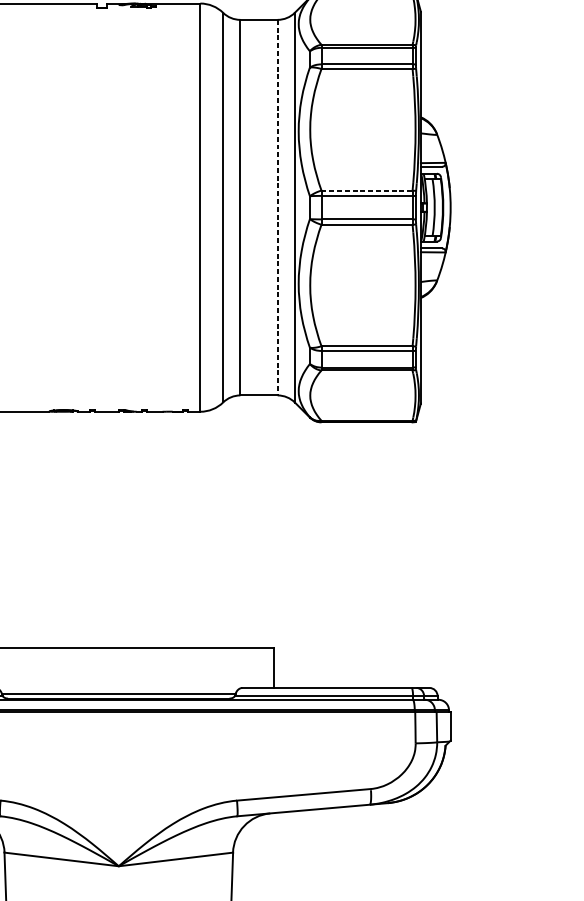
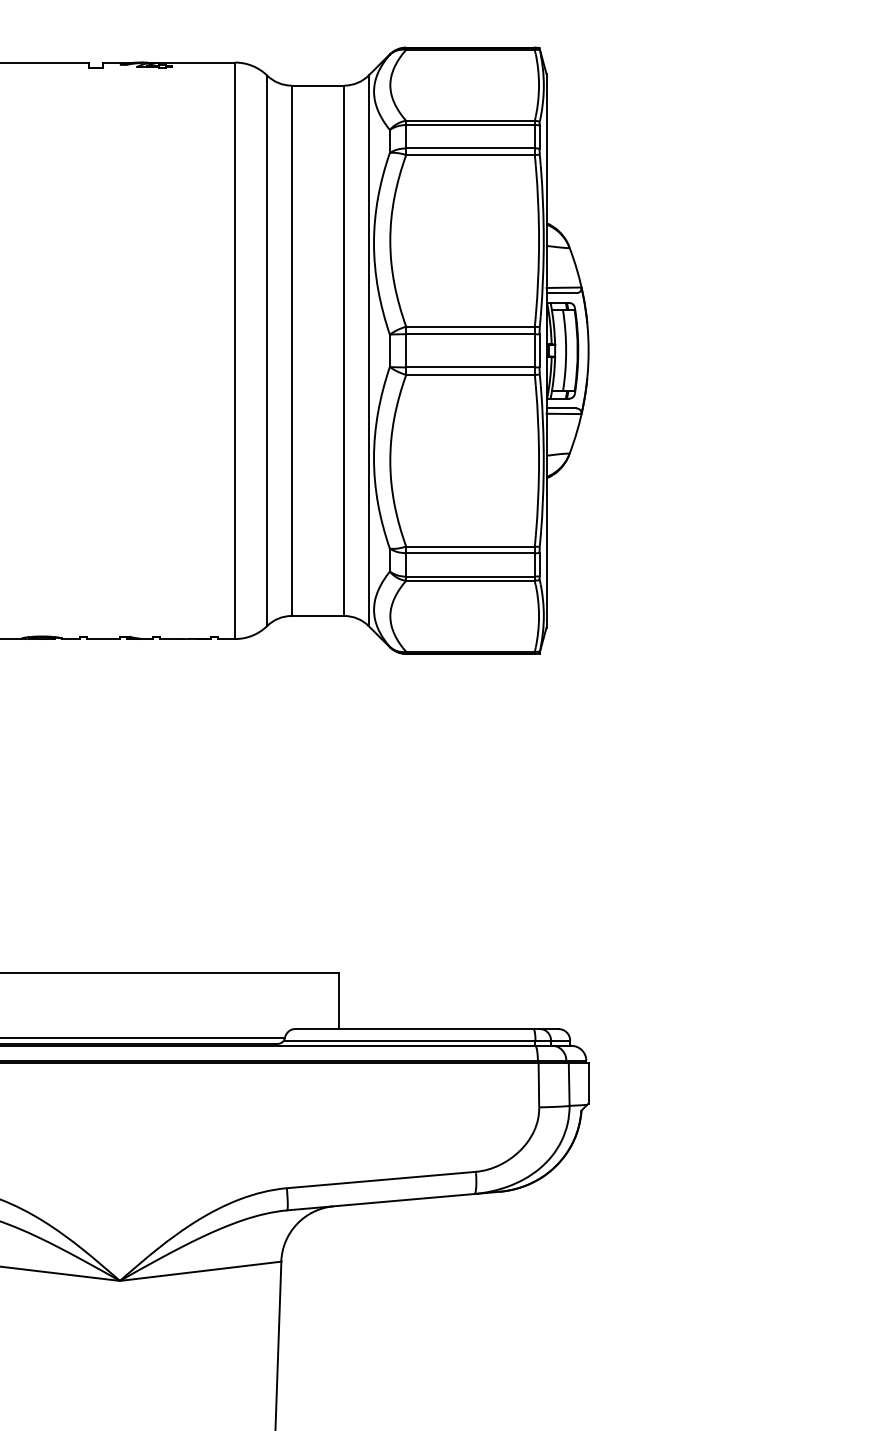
line: (367, 190) -> (471, 326), dashed -> solid
line: (277, 208) -> (344, 351), dashed -> solid

